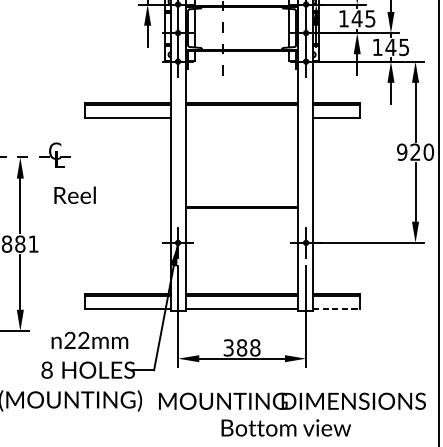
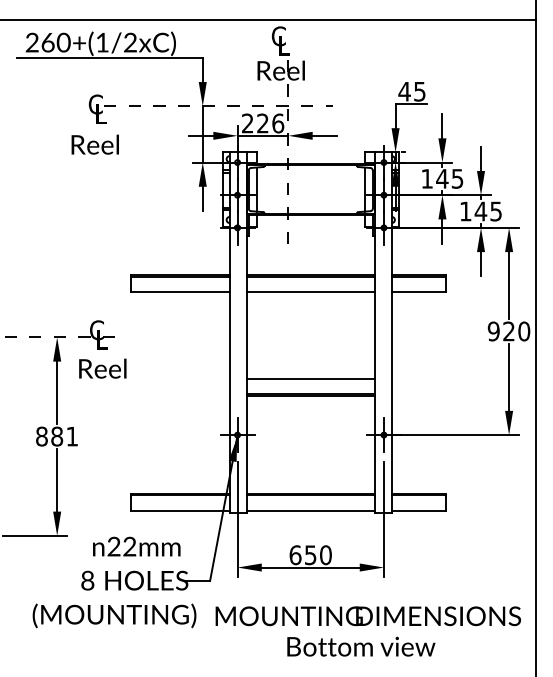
line: (241, 118) -> (310, 292), added
line: (241, 193) -> (310, 378), added
text: (74, 195) -> (102, 368), moved
line: (337, 308) -> (419, 510), dashed -> solid
text: (241, 348) -> (310, 555), 388 -> 650

